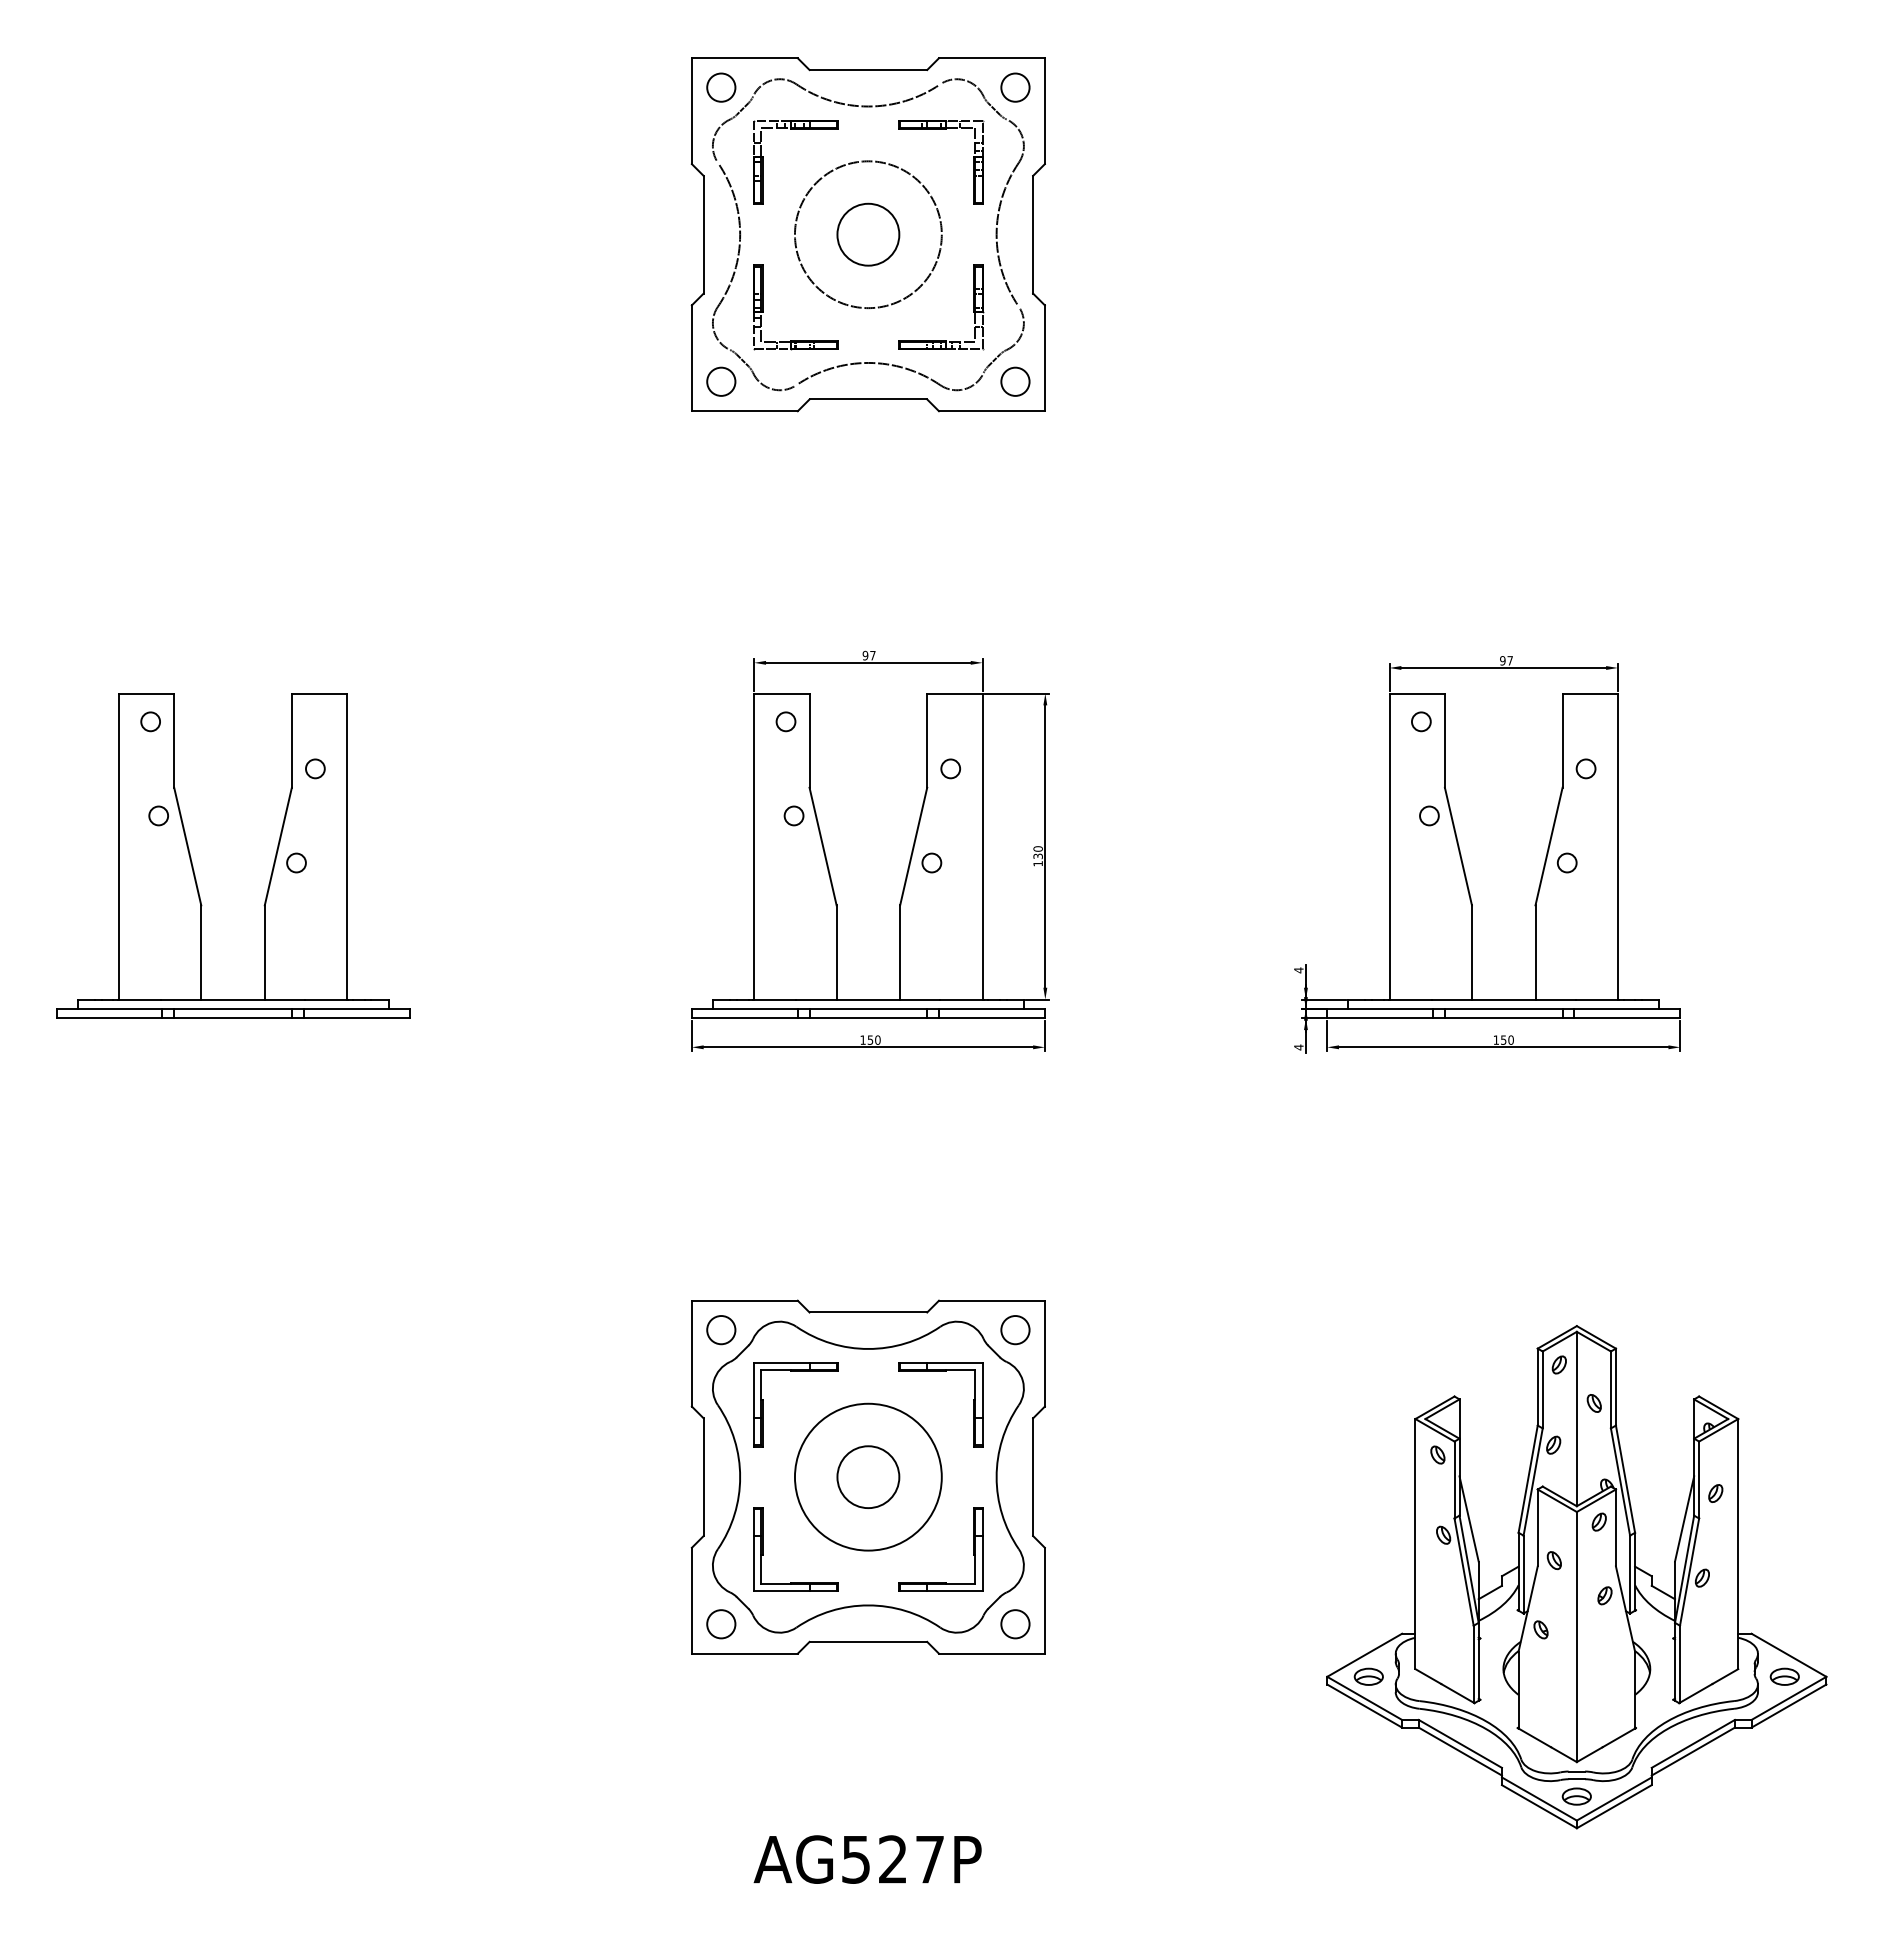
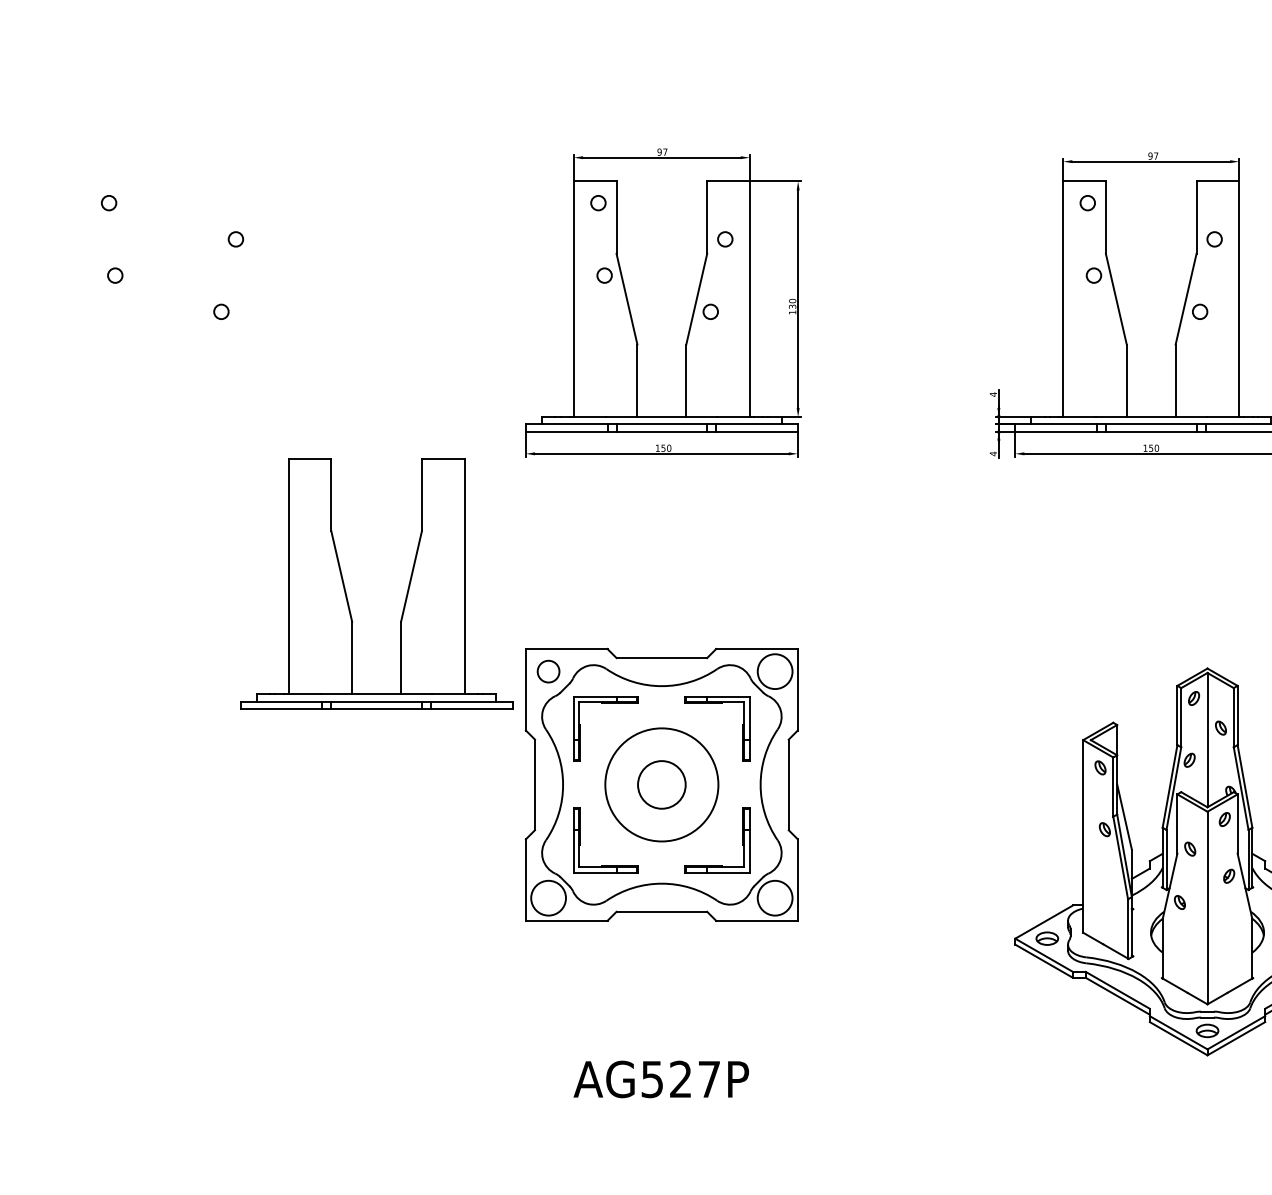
part: (272, 866) -> (407, 591), moved
circle: (1015, 1330) -> (775, 671), size x1.6
circle: (721, 1624) -> (548, 898), size x1.6
circle: (1015, 1624) -> (775, 898), size x1.6

